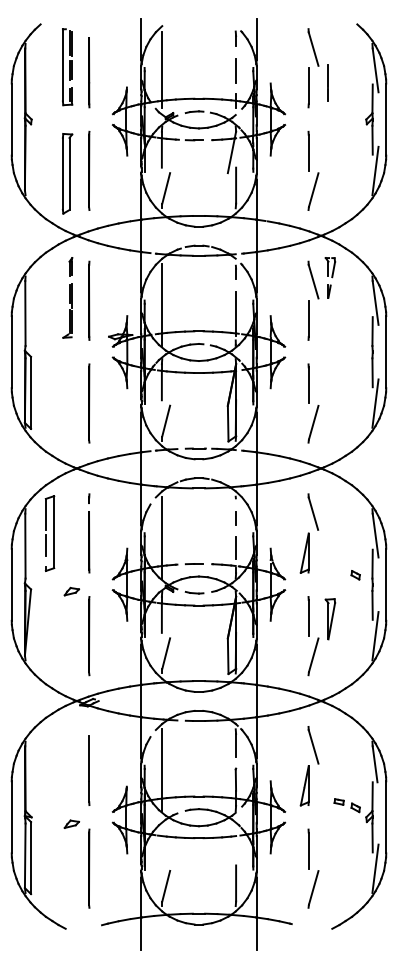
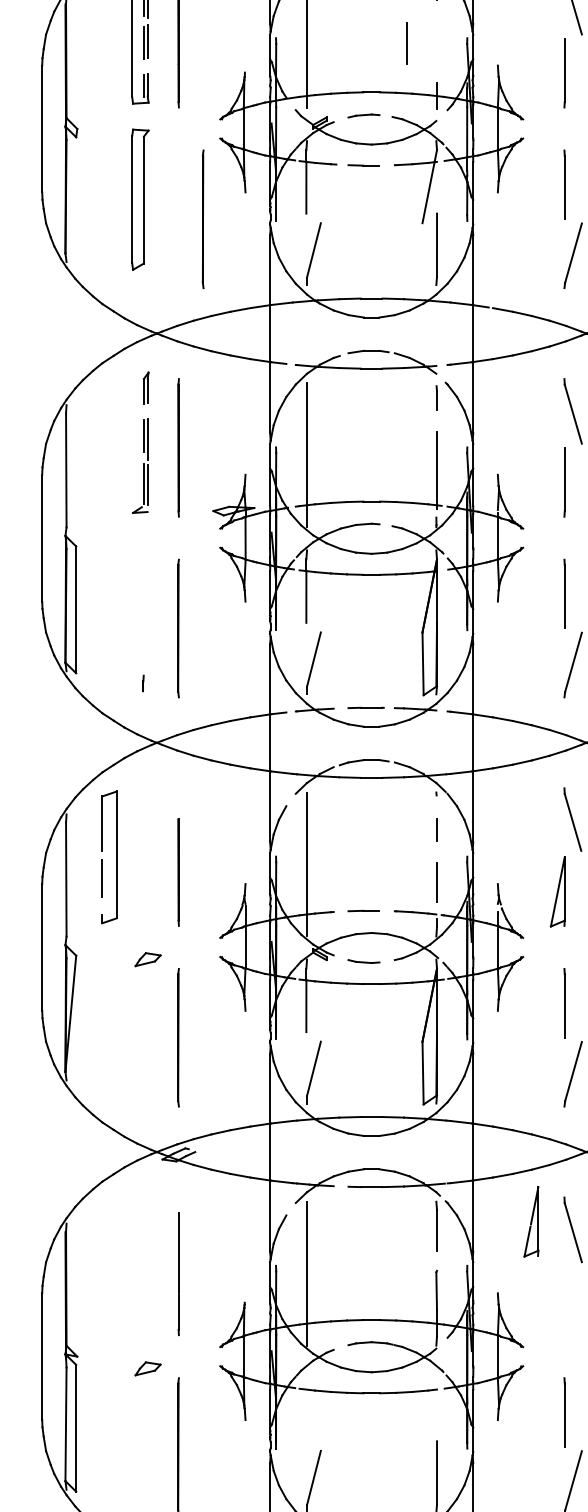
line: (235, 70) -> (406, 42), moved
line: (89, 170) -> (203, 218), moved
part: (67, 173) -> (140, 199), moved
part: (89, 498) -> (143, 683), moved
part: (304, 785) -> (530, 1221), moved

